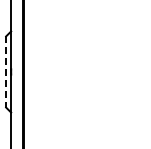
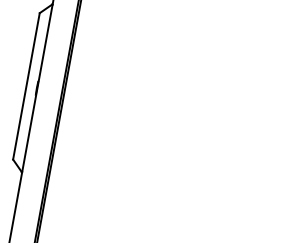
line: (6, 71) -> (27, 85), dashed -> solid

